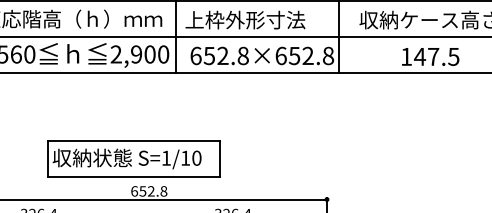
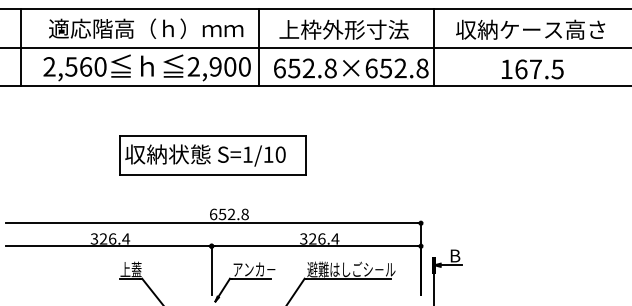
text: (244, 19) -> (343, 29), moved
text: (419, 56) -> (520, 69), 147.5 -> 167.5
part: (133, 158) -> (212, 155), moved

